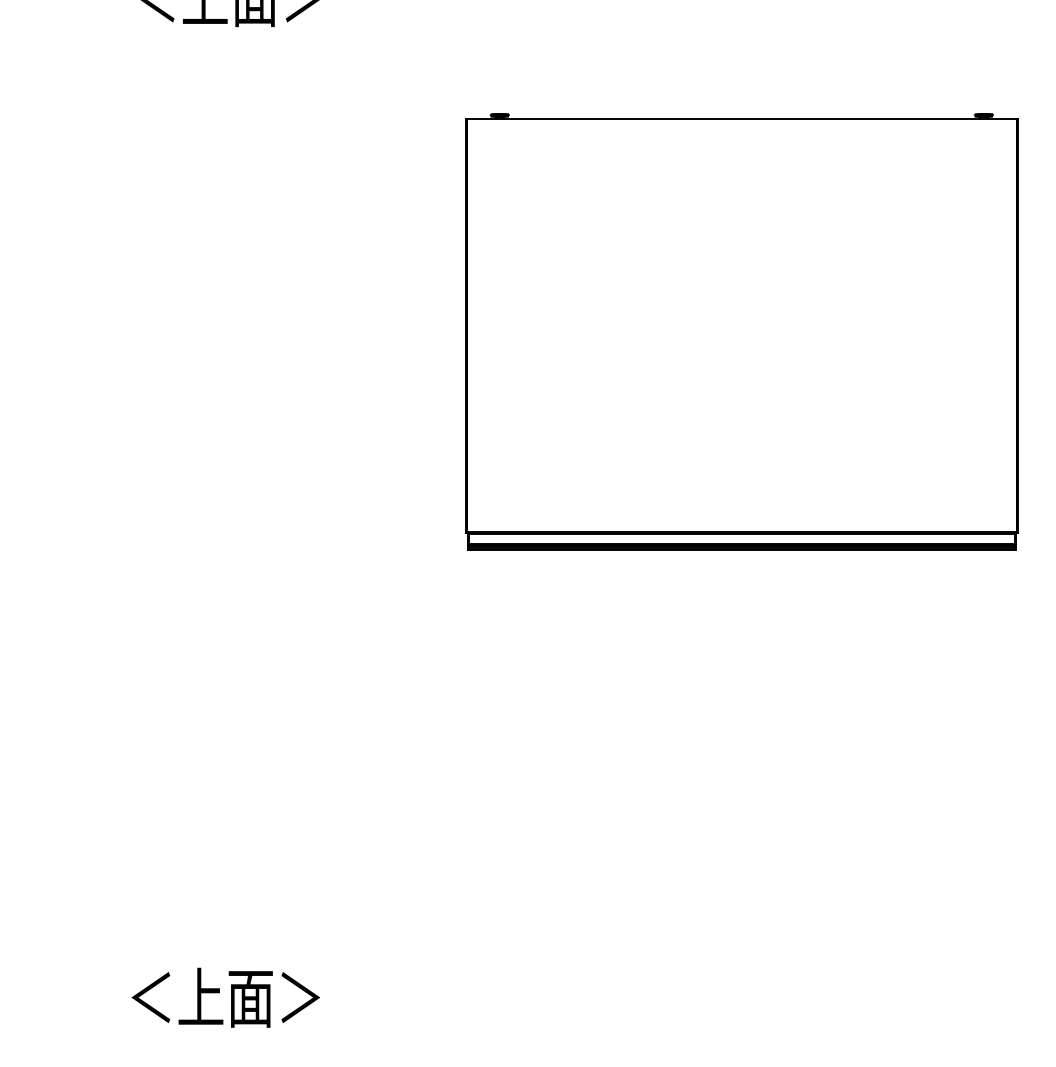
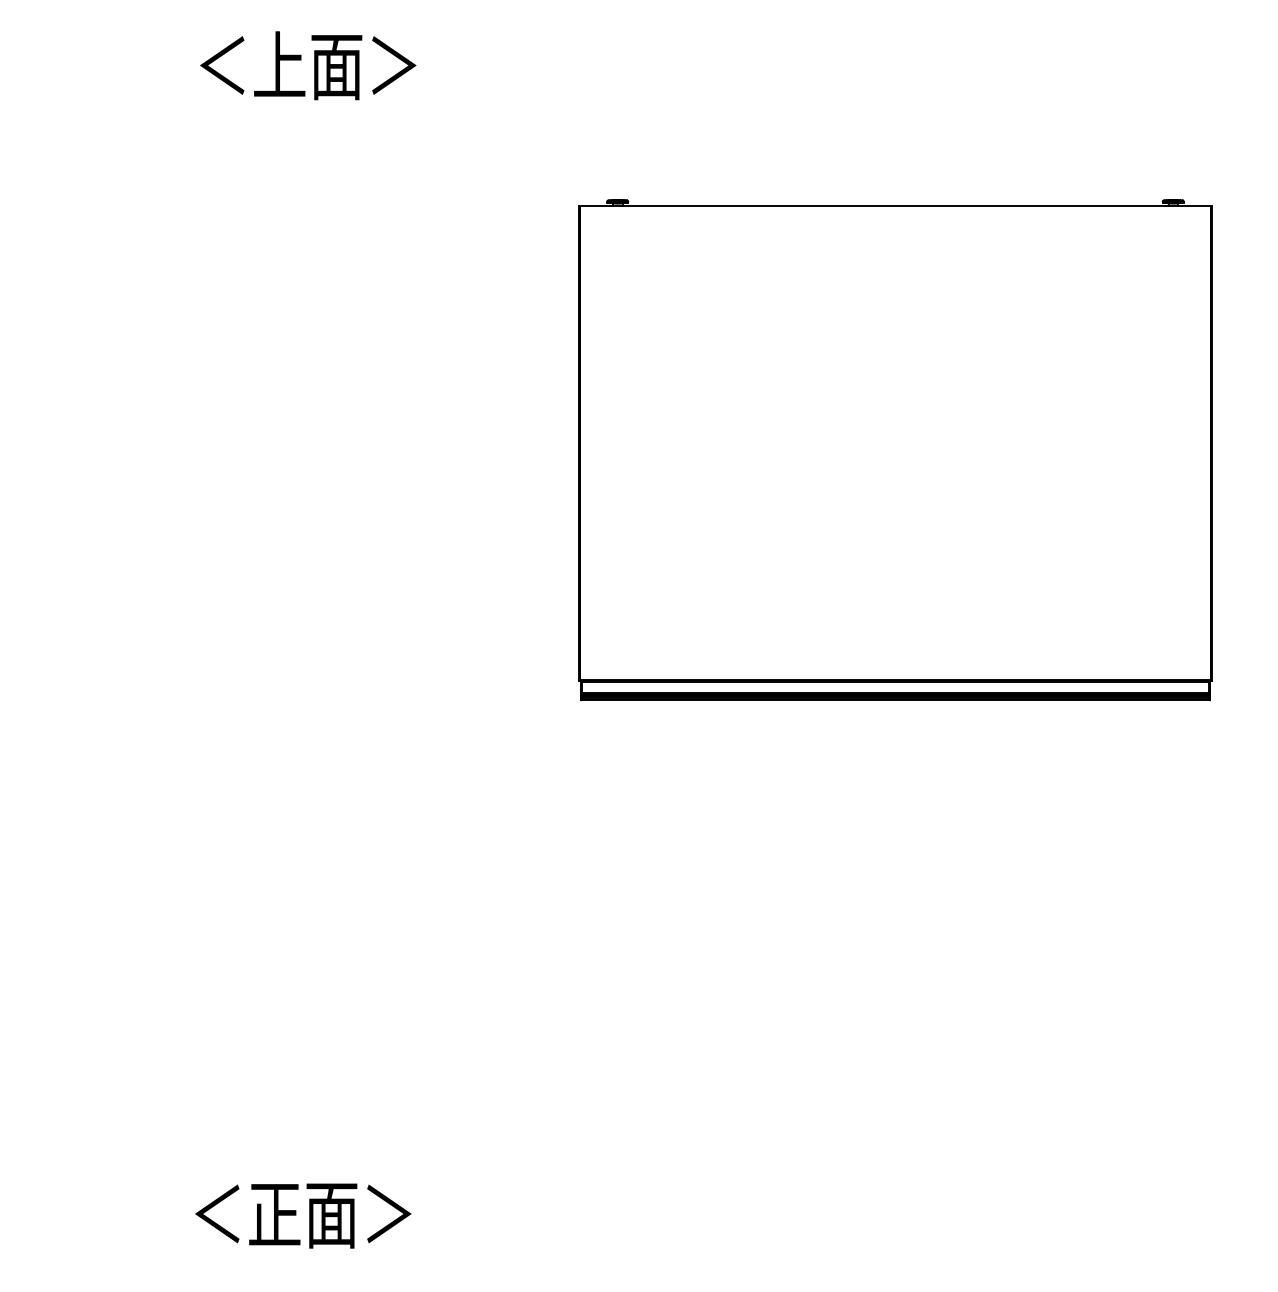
text: (200, 996) -> (274, 1212), ＜上面＞ -> ＜正面＞

